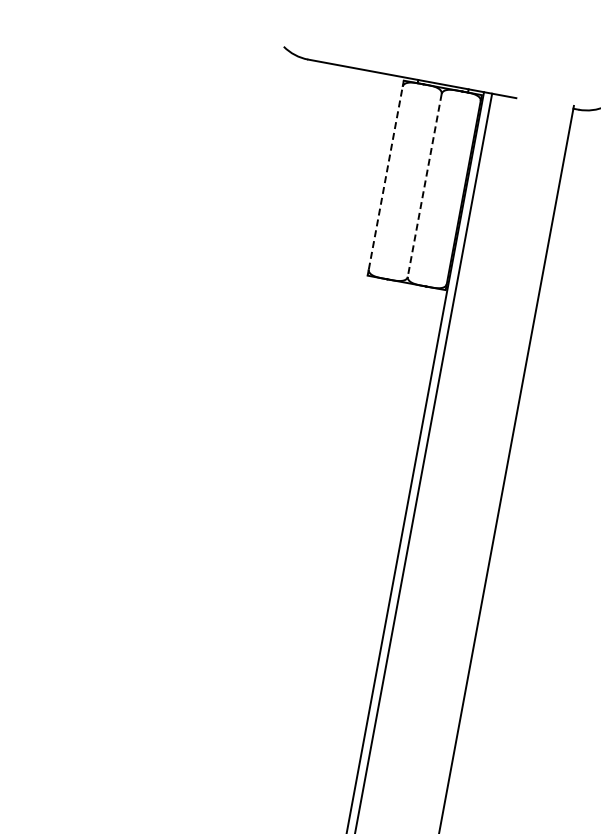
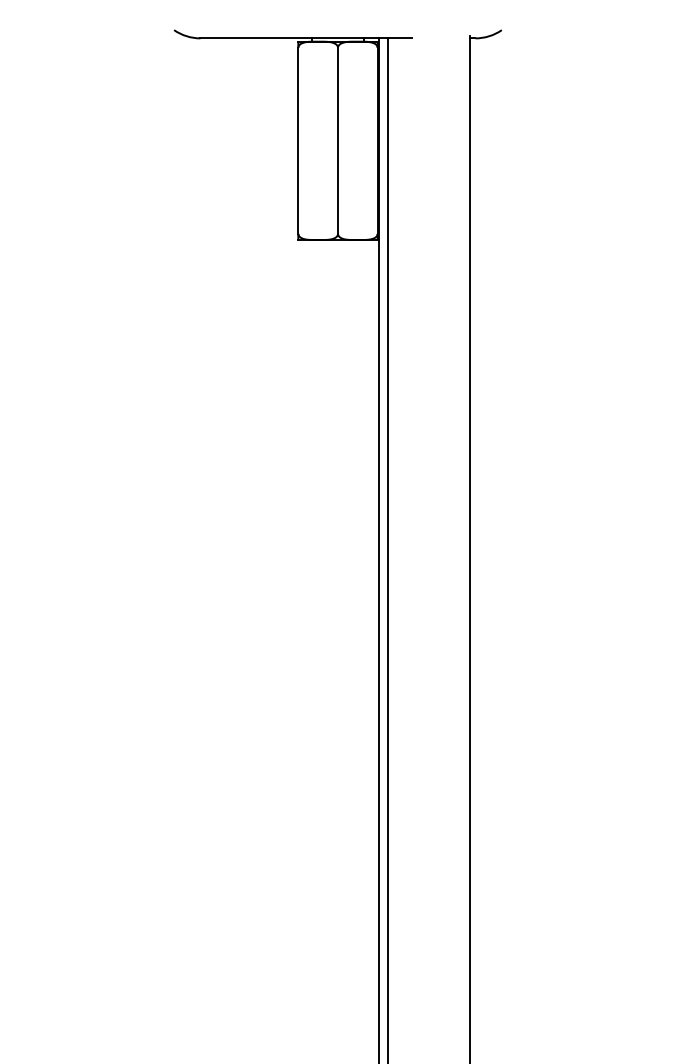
line: (385, 177) -> (298, 140), dashed -> solid
line: (424, 185) -> (337, 141), dashed -> solid

